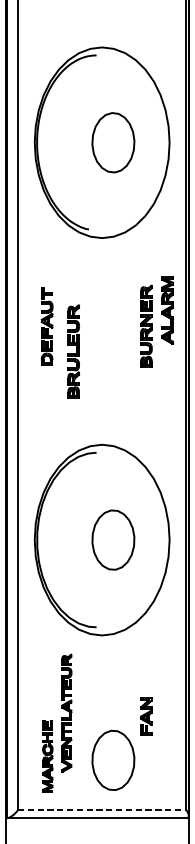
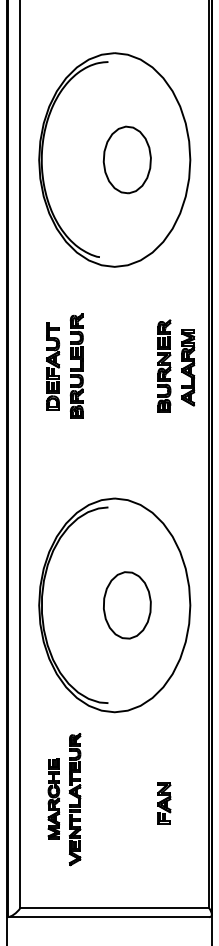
part: (167, 310) -> (188, 367), moved
part: (73, 351) -> (76, 365), moved
part: (47, 756) -> (53, 798), moved
part: (113, 760) -> (127, 852), removed
line: (102, 810) -> (115, 908), dashed -> solid

